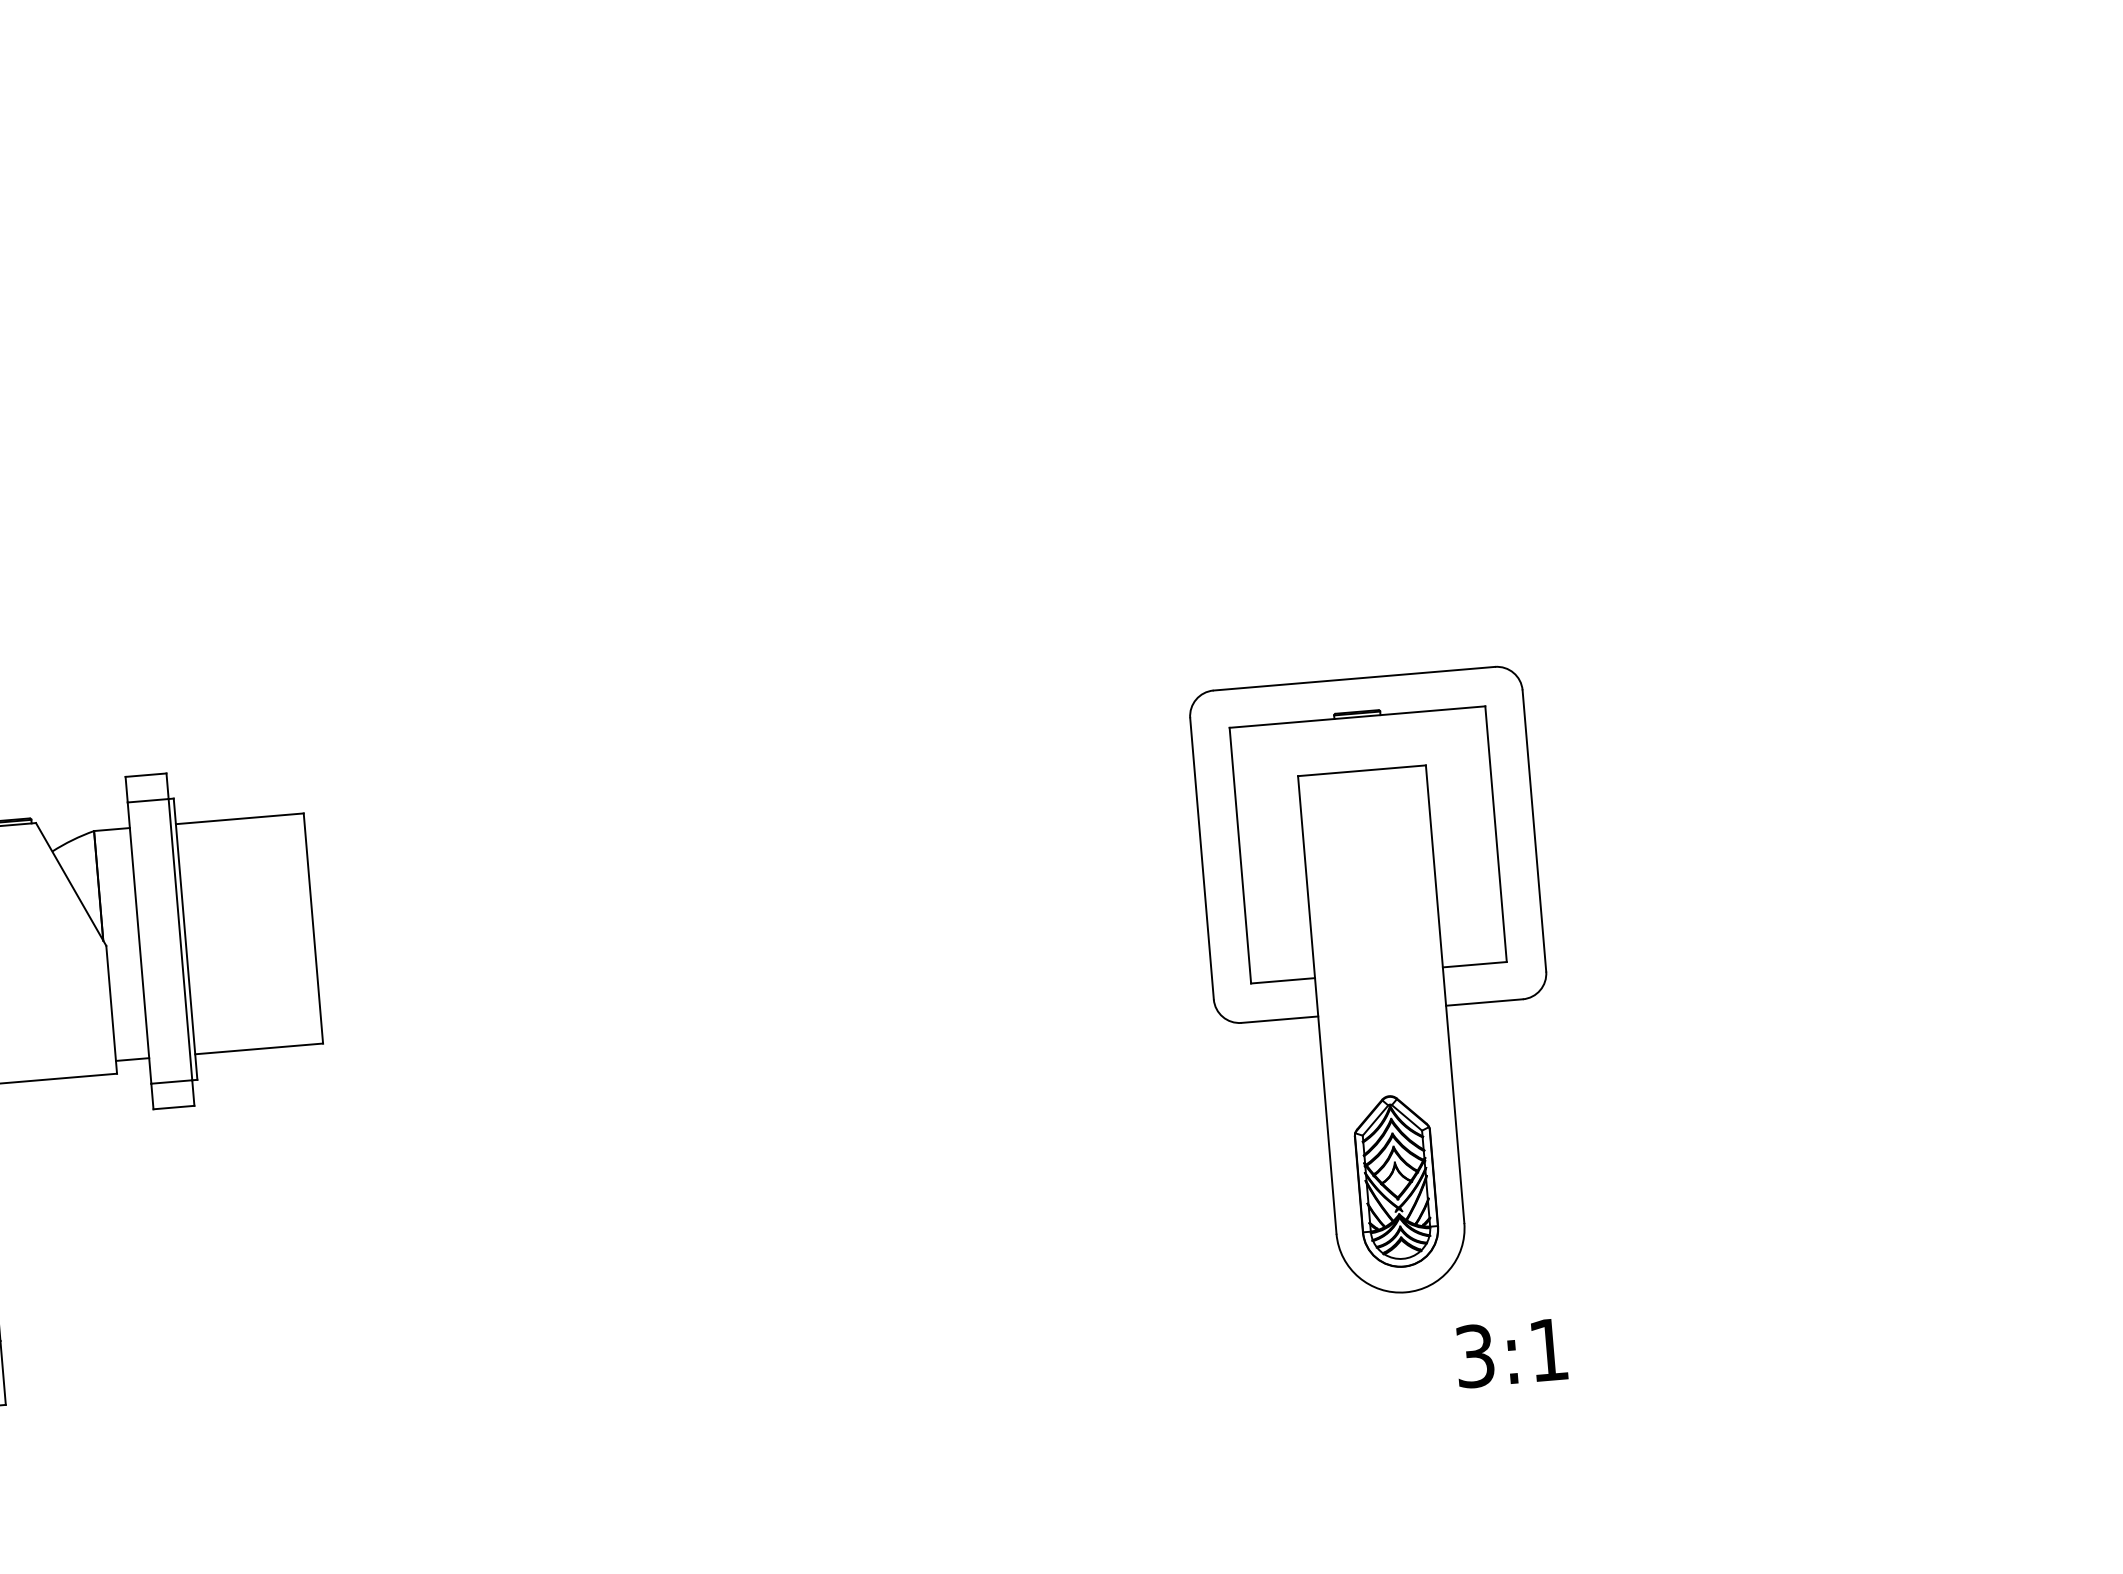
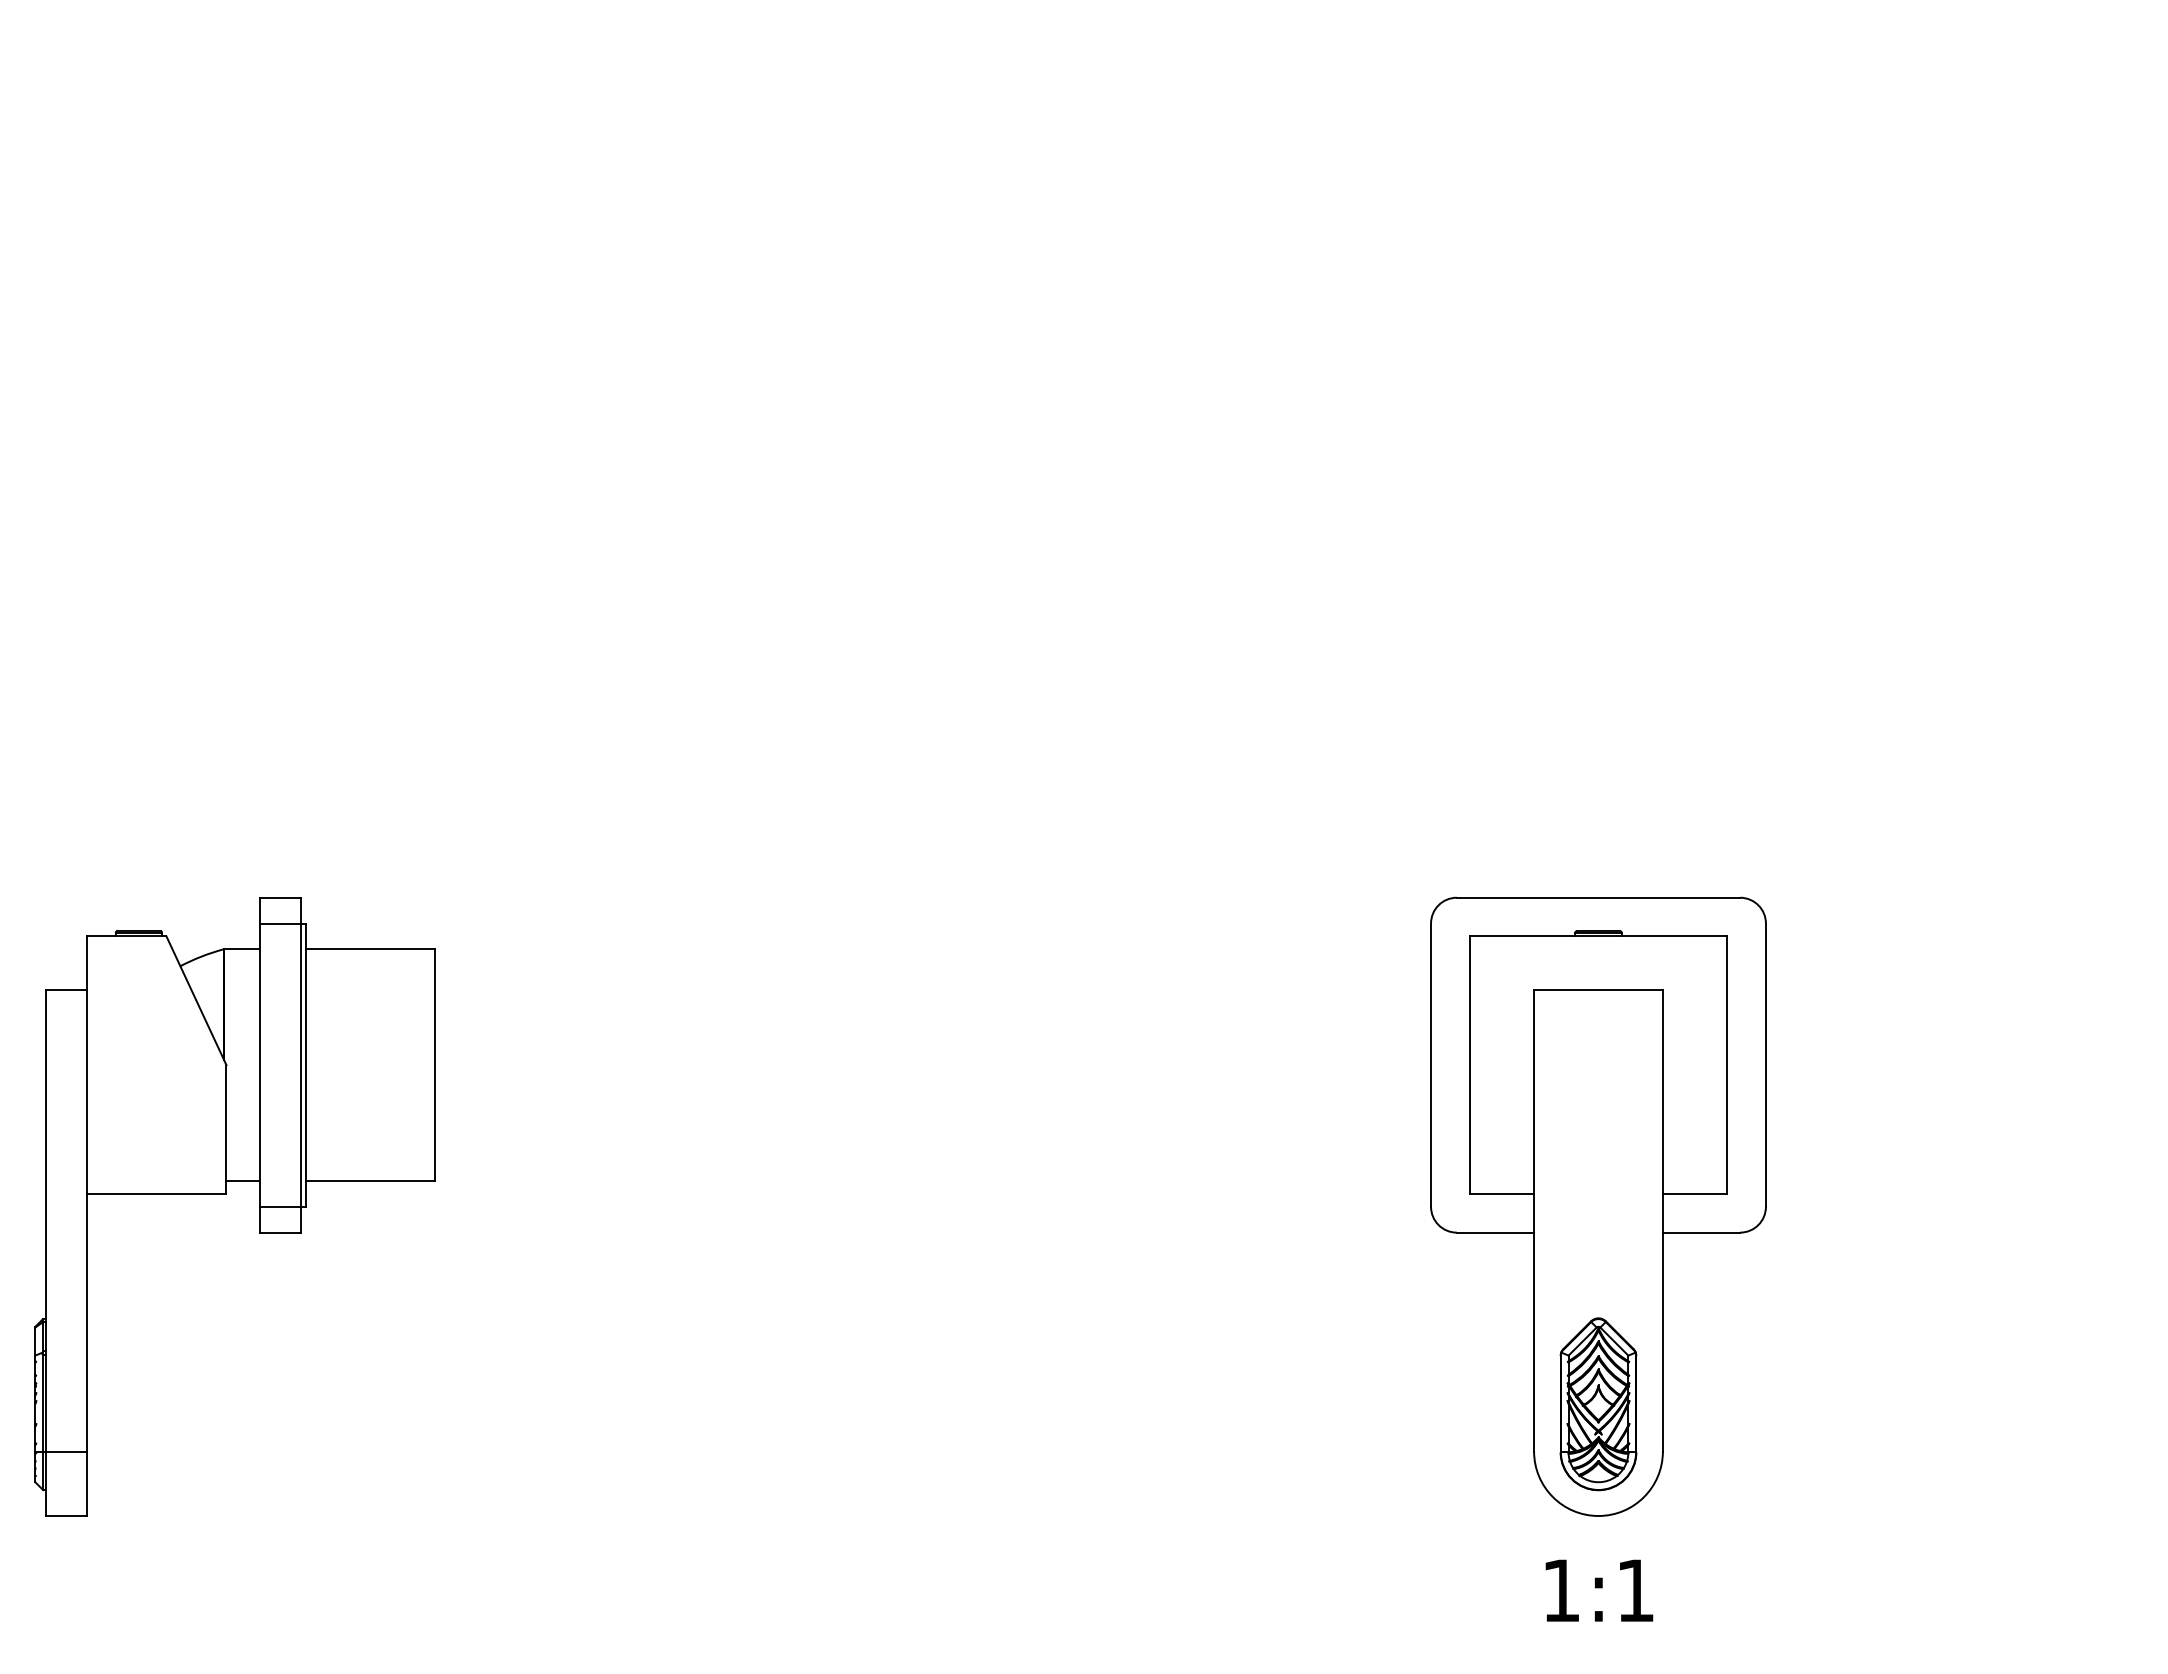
part: (1380, 985) -> (1598, 1206), moved
text: (1475, 1355) -> (1561, 1590), 3:1 -> 1:1

